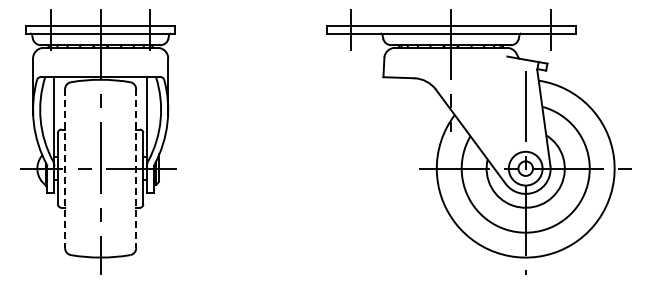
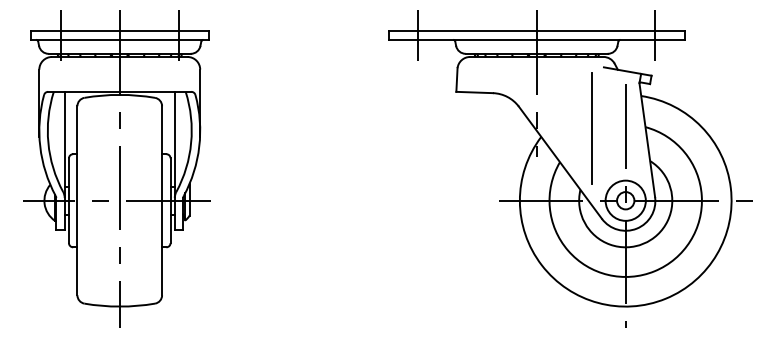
line: (497, 107) -> (592, 127), added
line: (65, 169) -> (77, 201), dashed -> solid
line: (136, 169) -> (162, 201), dashed -> solid

